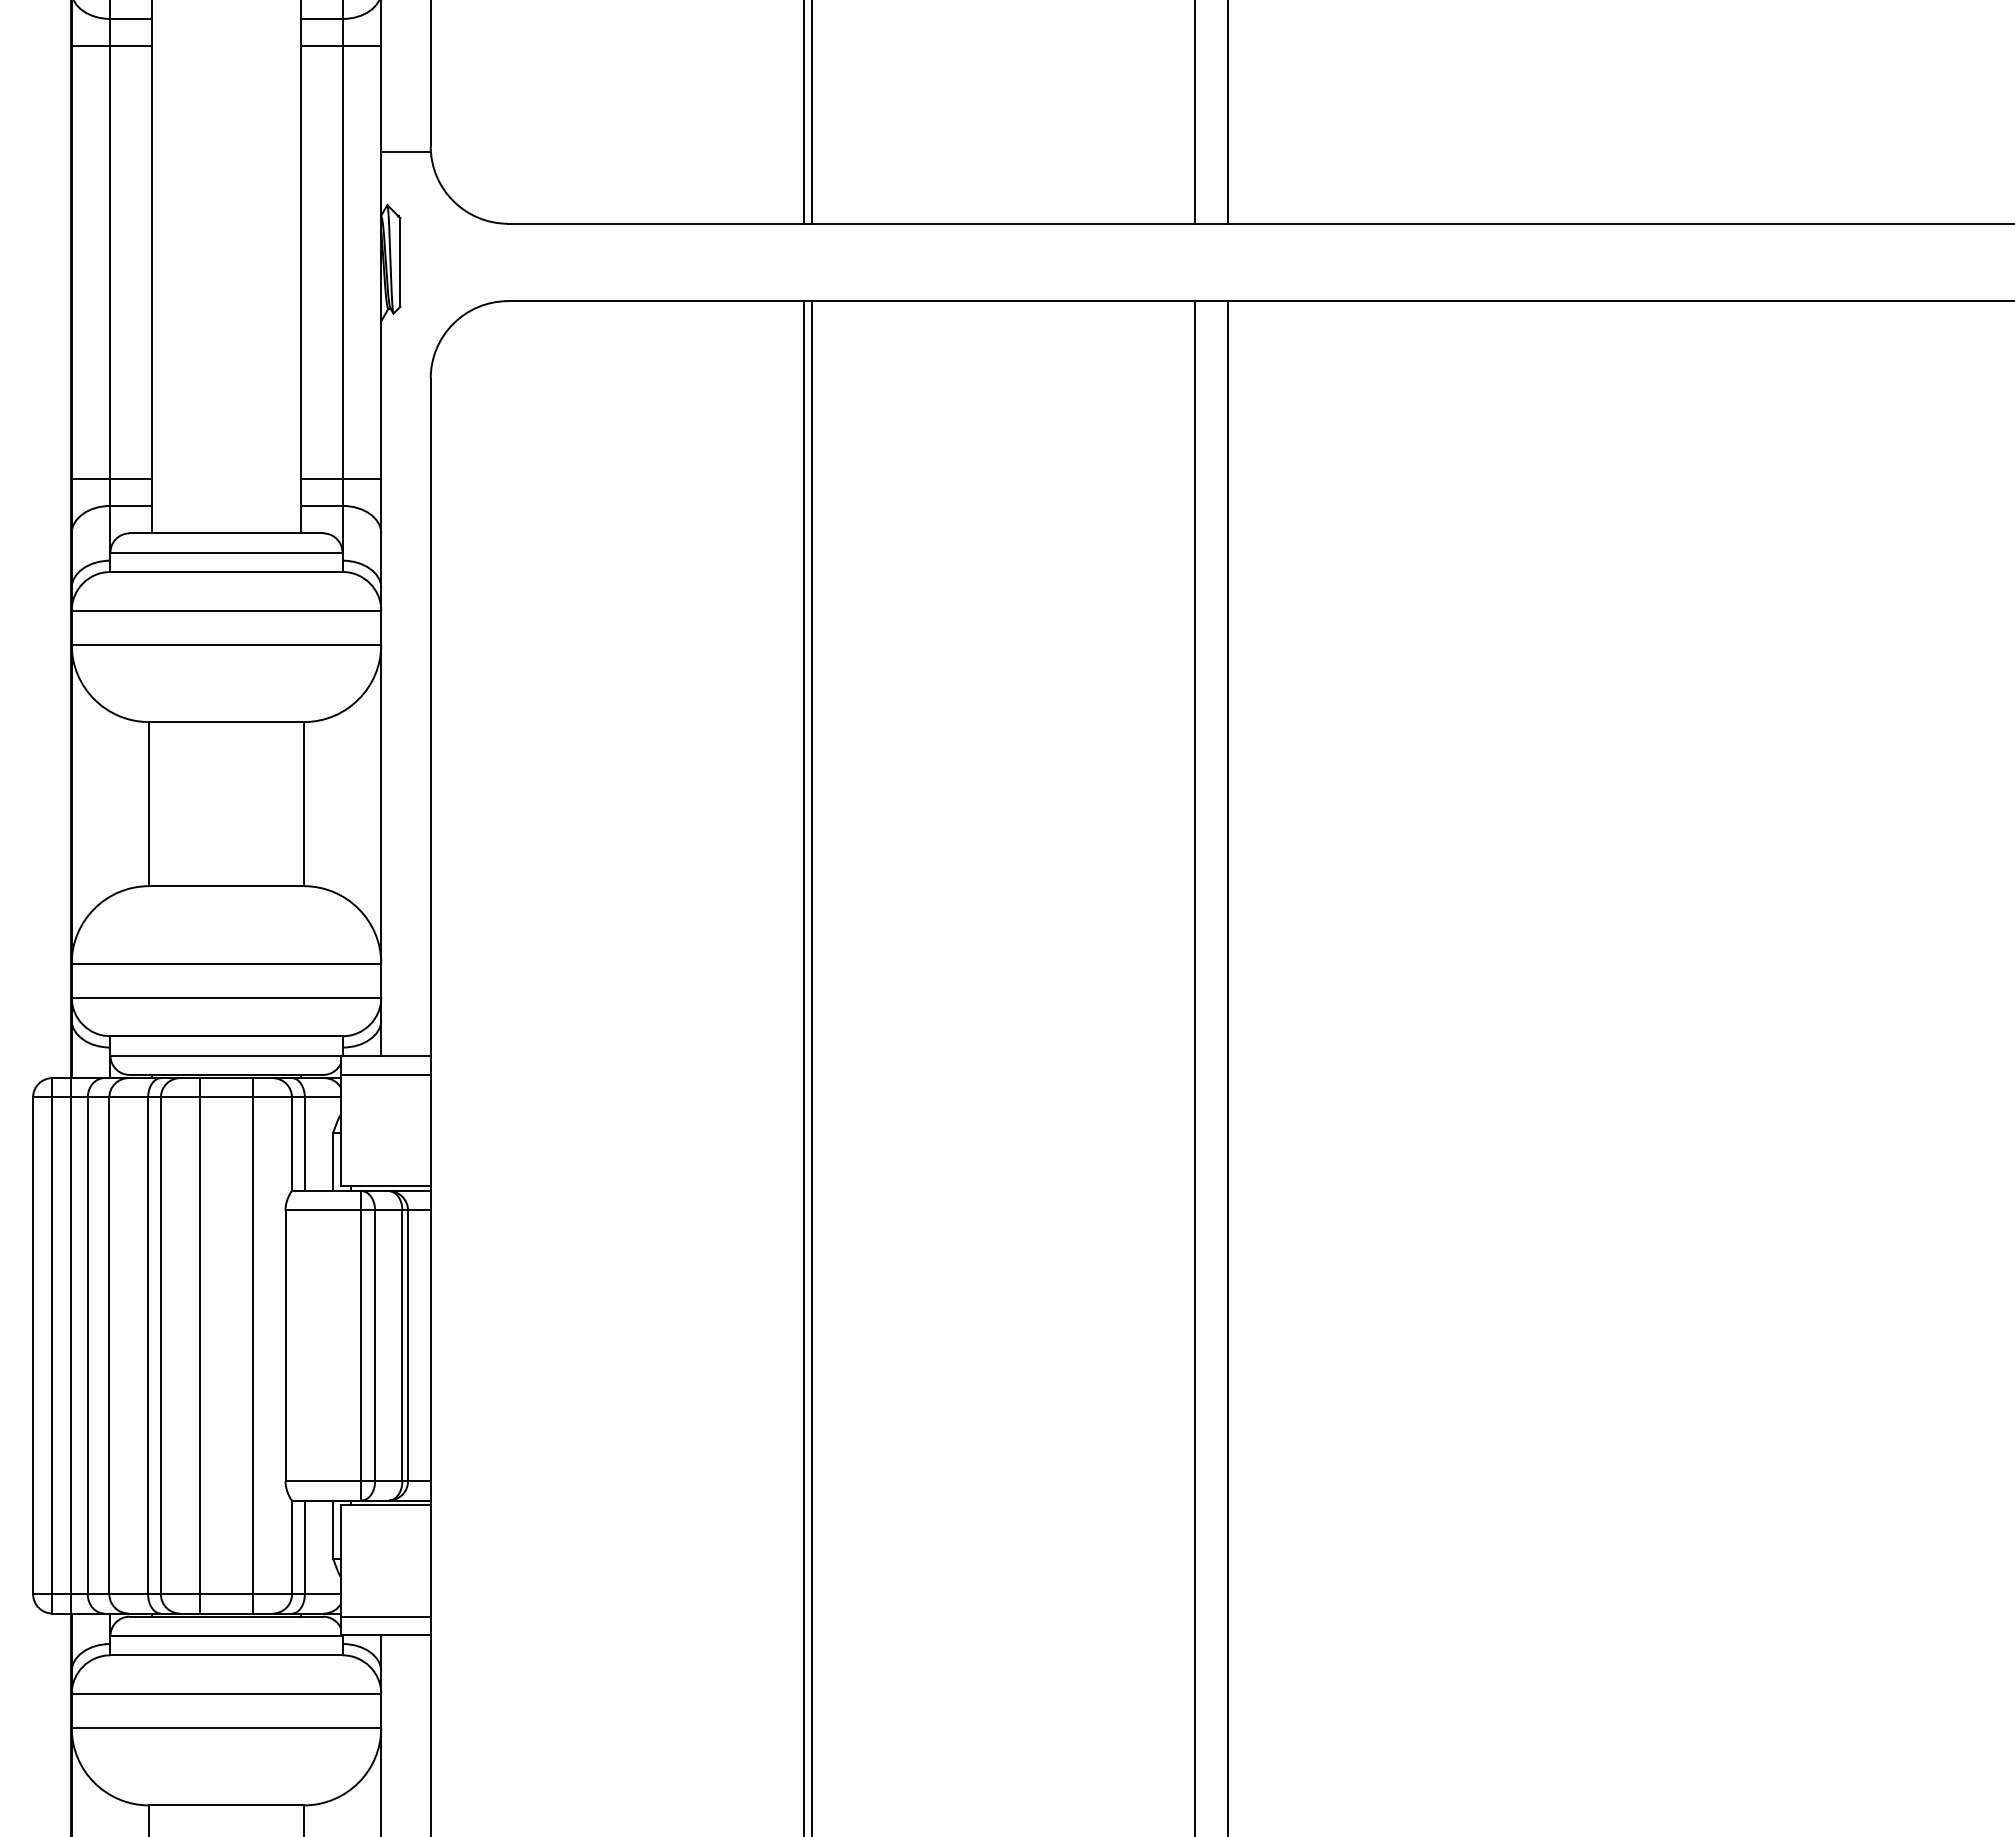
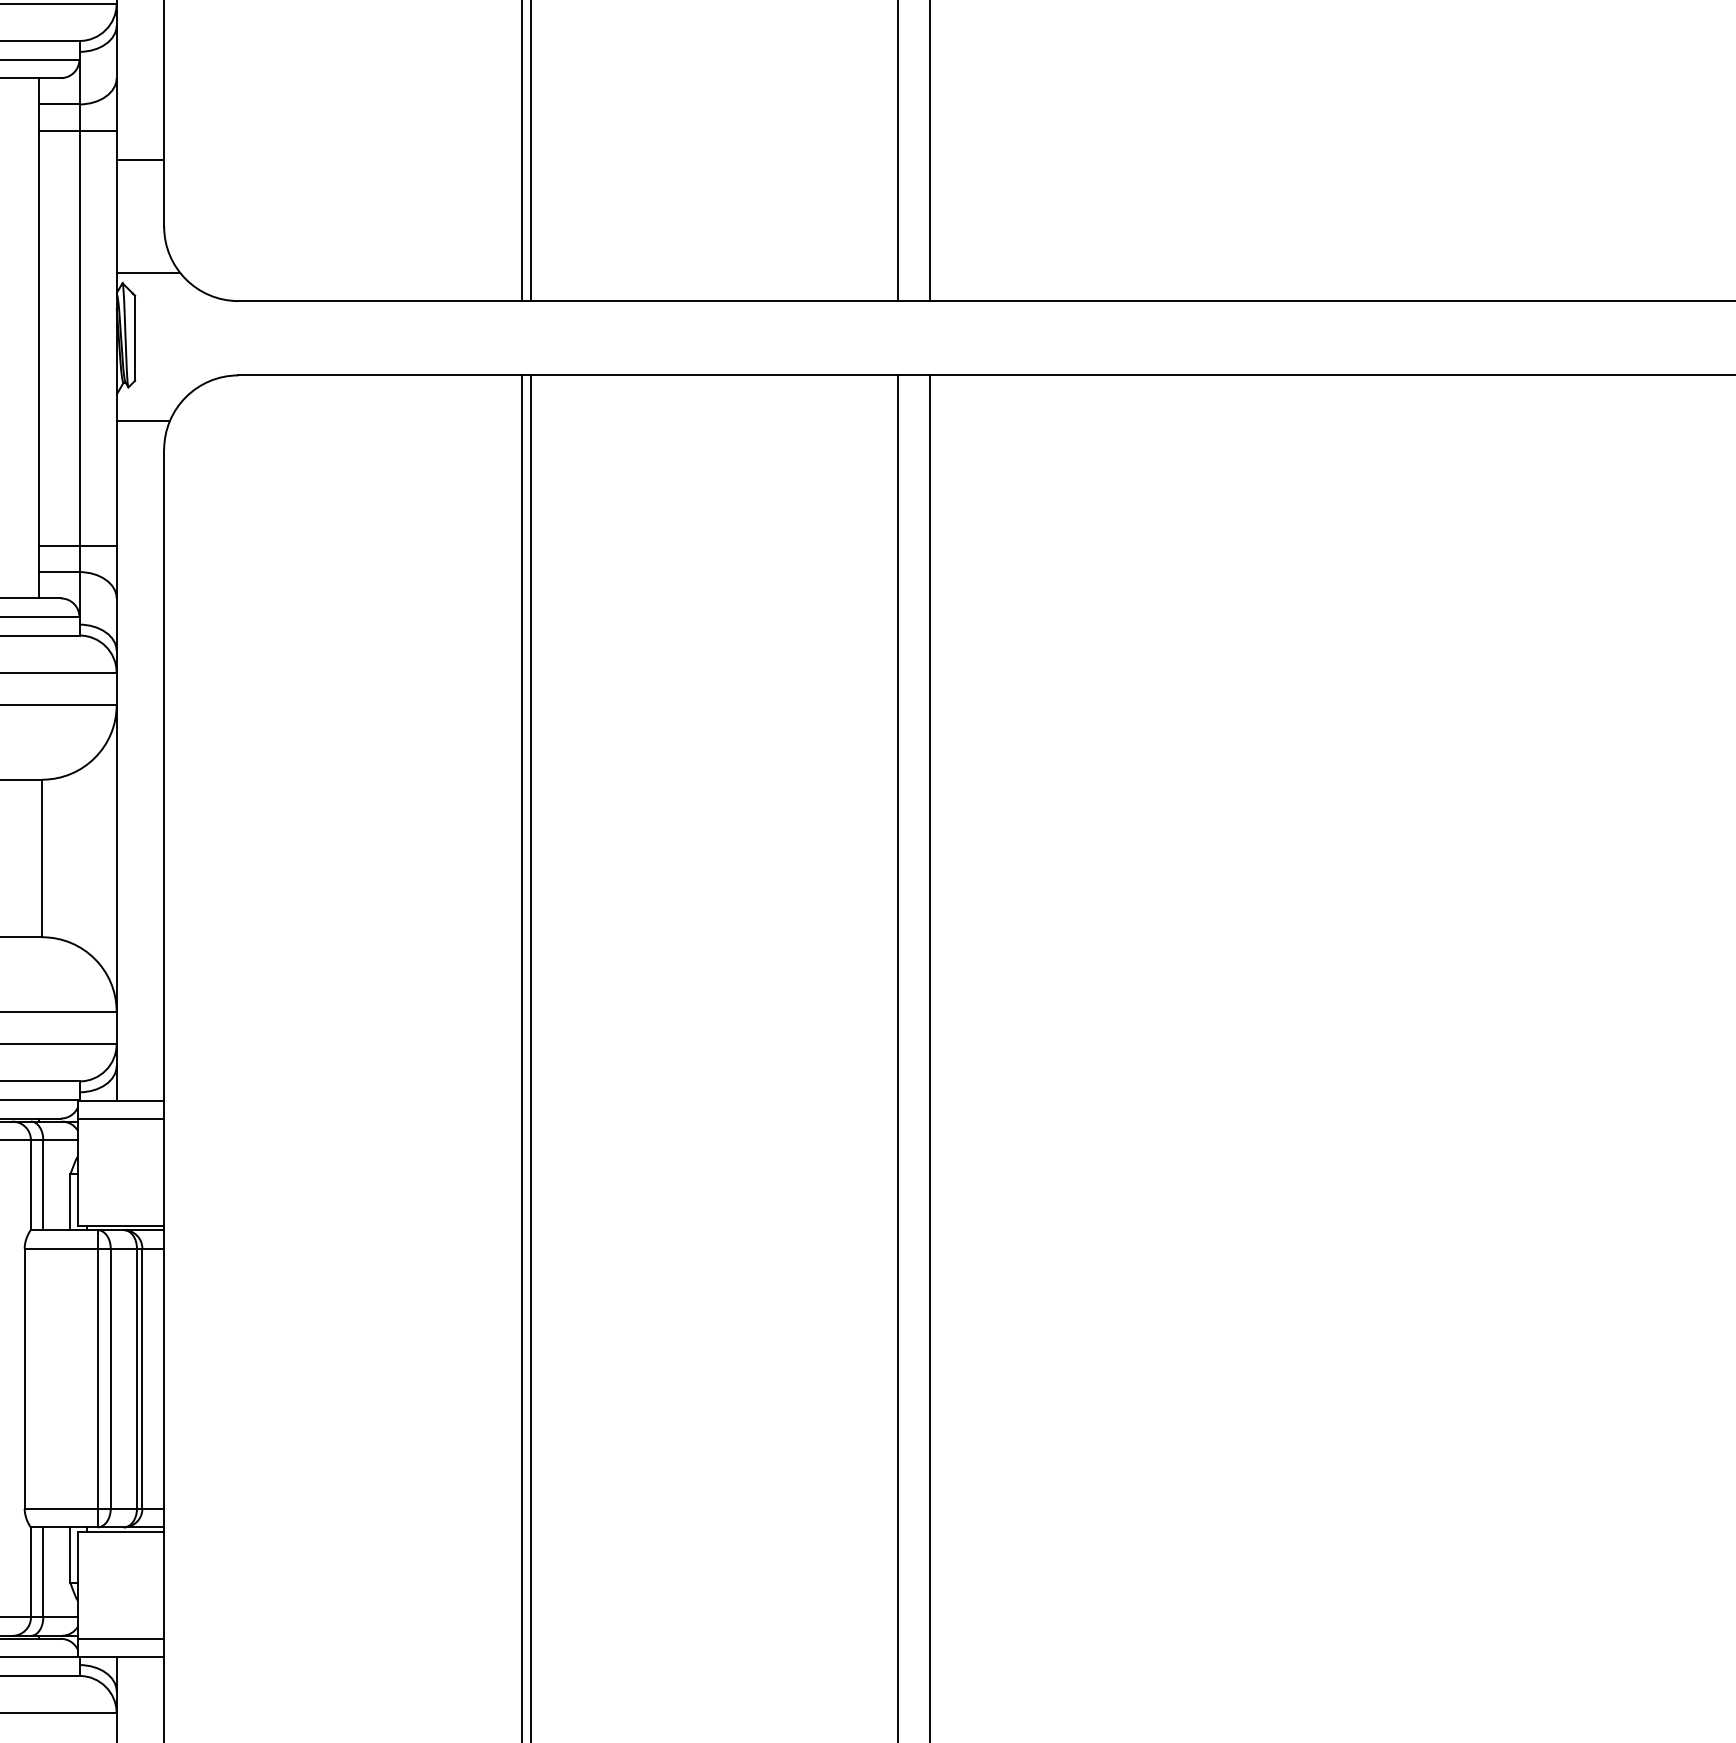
line: (405, 151) -> (139, 159), moved
line: (414, 194) -> (148, 272), added
line: (408, 349) -> (142, 421), added

